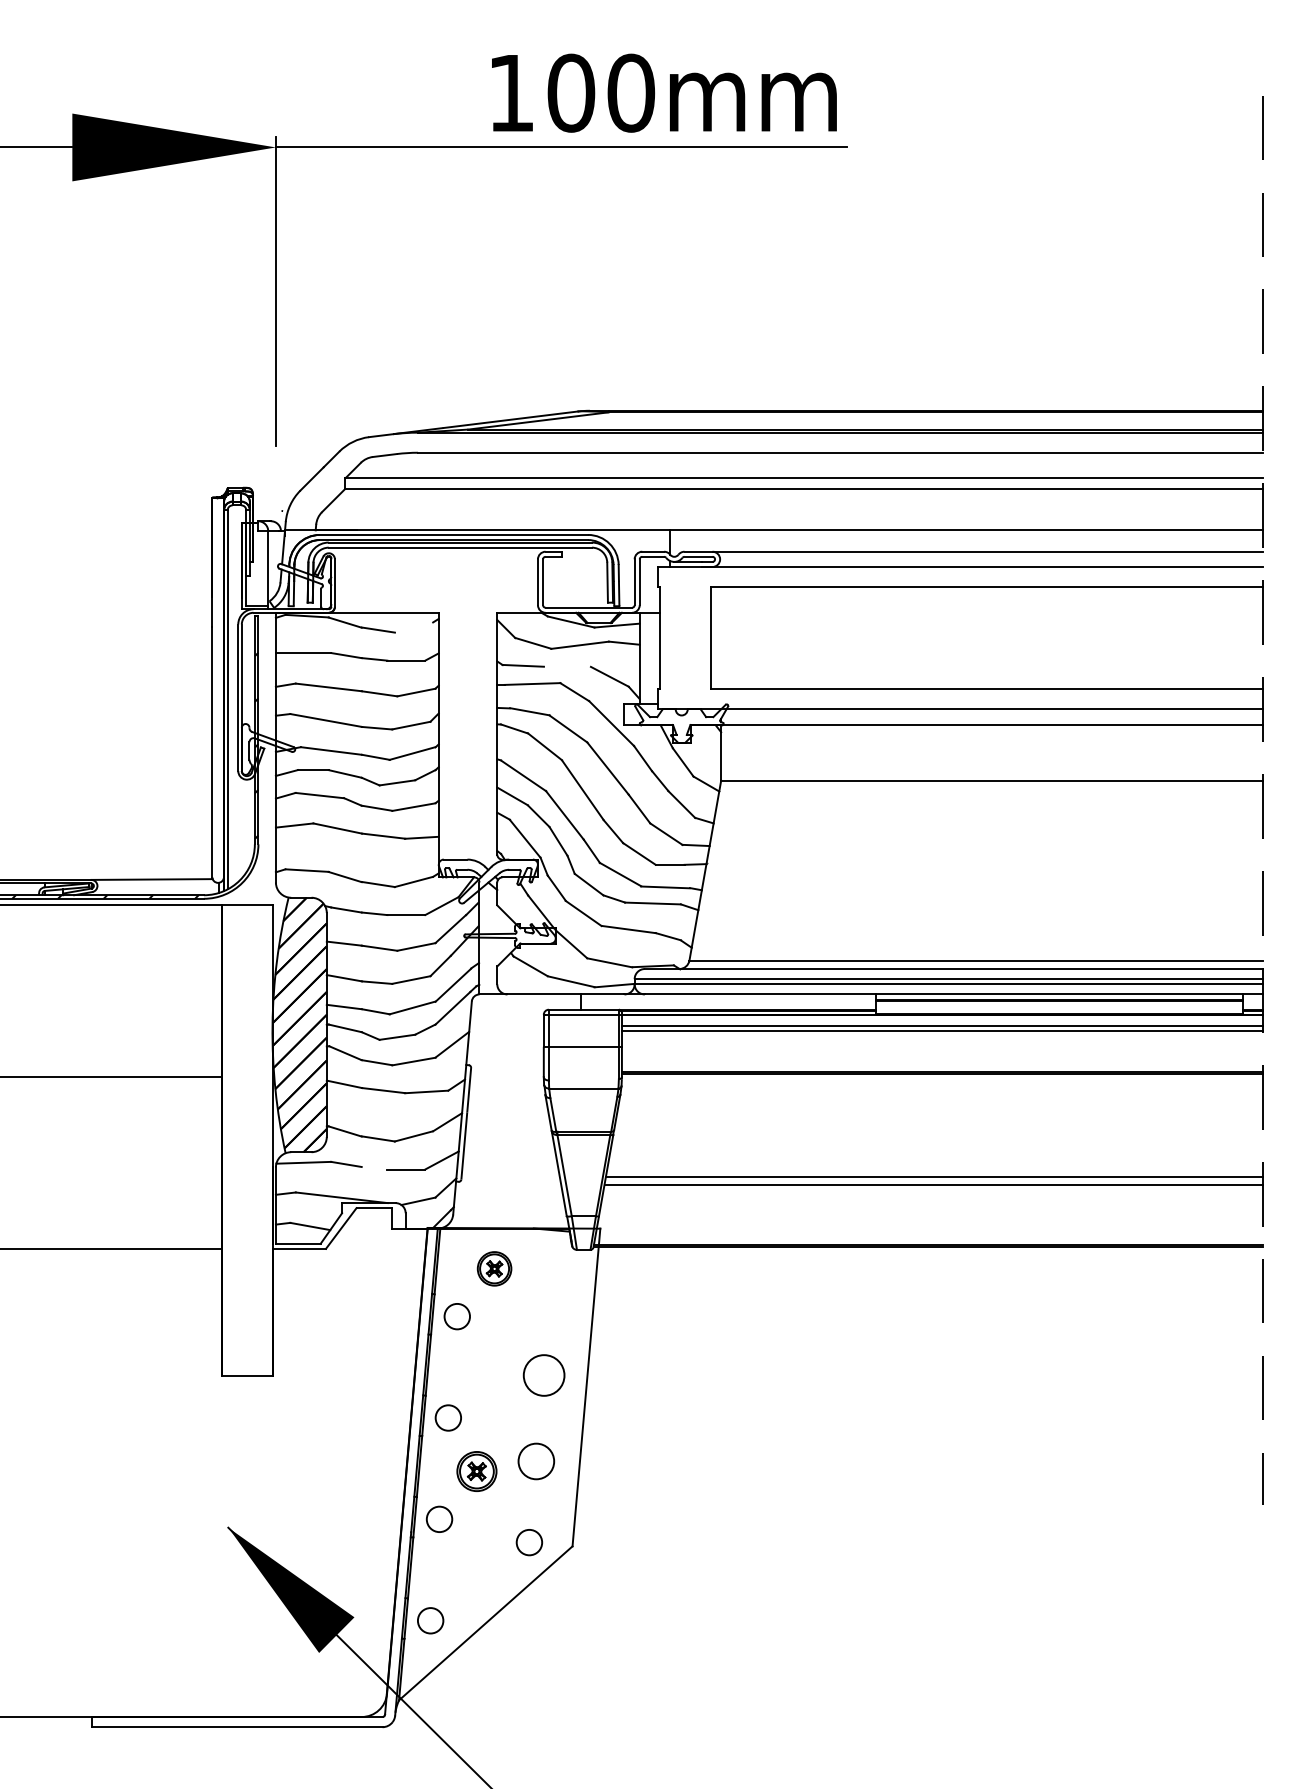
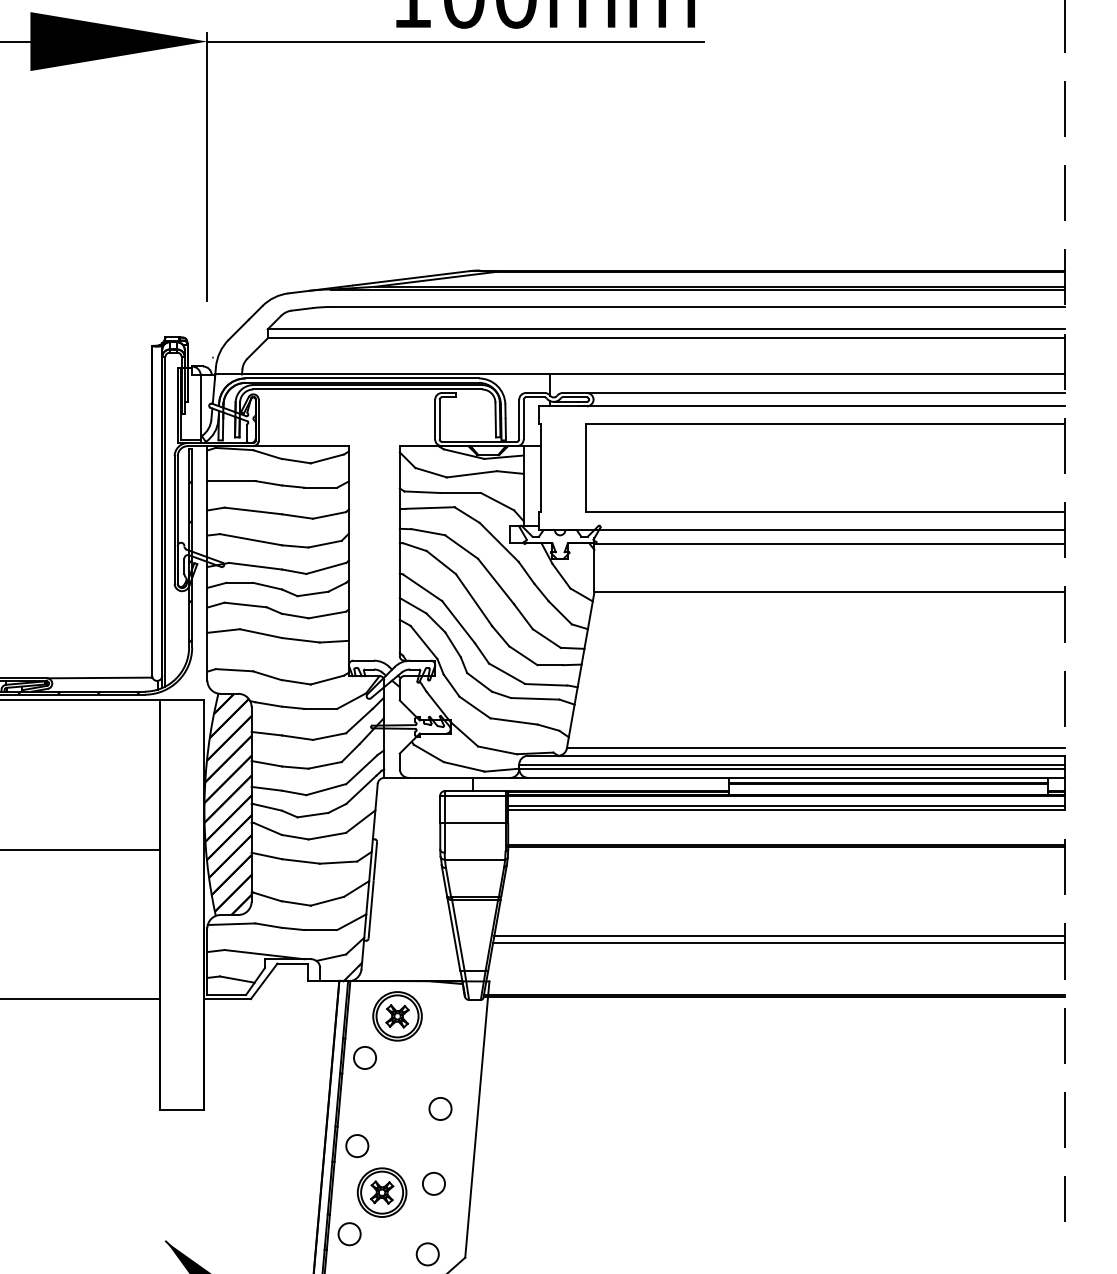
line: (413, 627) -> (326, 458), added
line: (567, 666) -> (460, 492), added
line: (374, 1167) -> (293, 928), added
part: (494, 1268) -> (397, 1016), size x1.67
circle: (543, 1374) -> (440, 1108), size x0.62
circle: (536, 1461) -> (433, 1183), size x0.71
part: (476, 1471) -> (381, 1192), size x1.43

